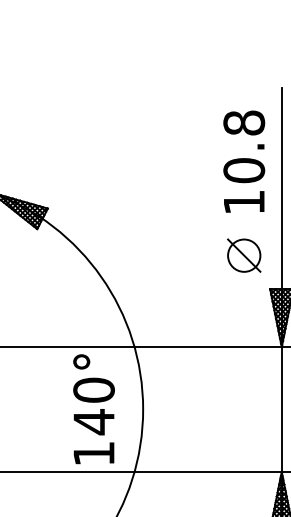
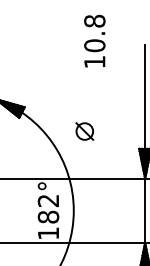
text: (243, 160) -> (94, 40), moved
part: (243, 255) -> (84, 131), moved
text: (94, 407) -> (48, 209), 140° -> 182°

